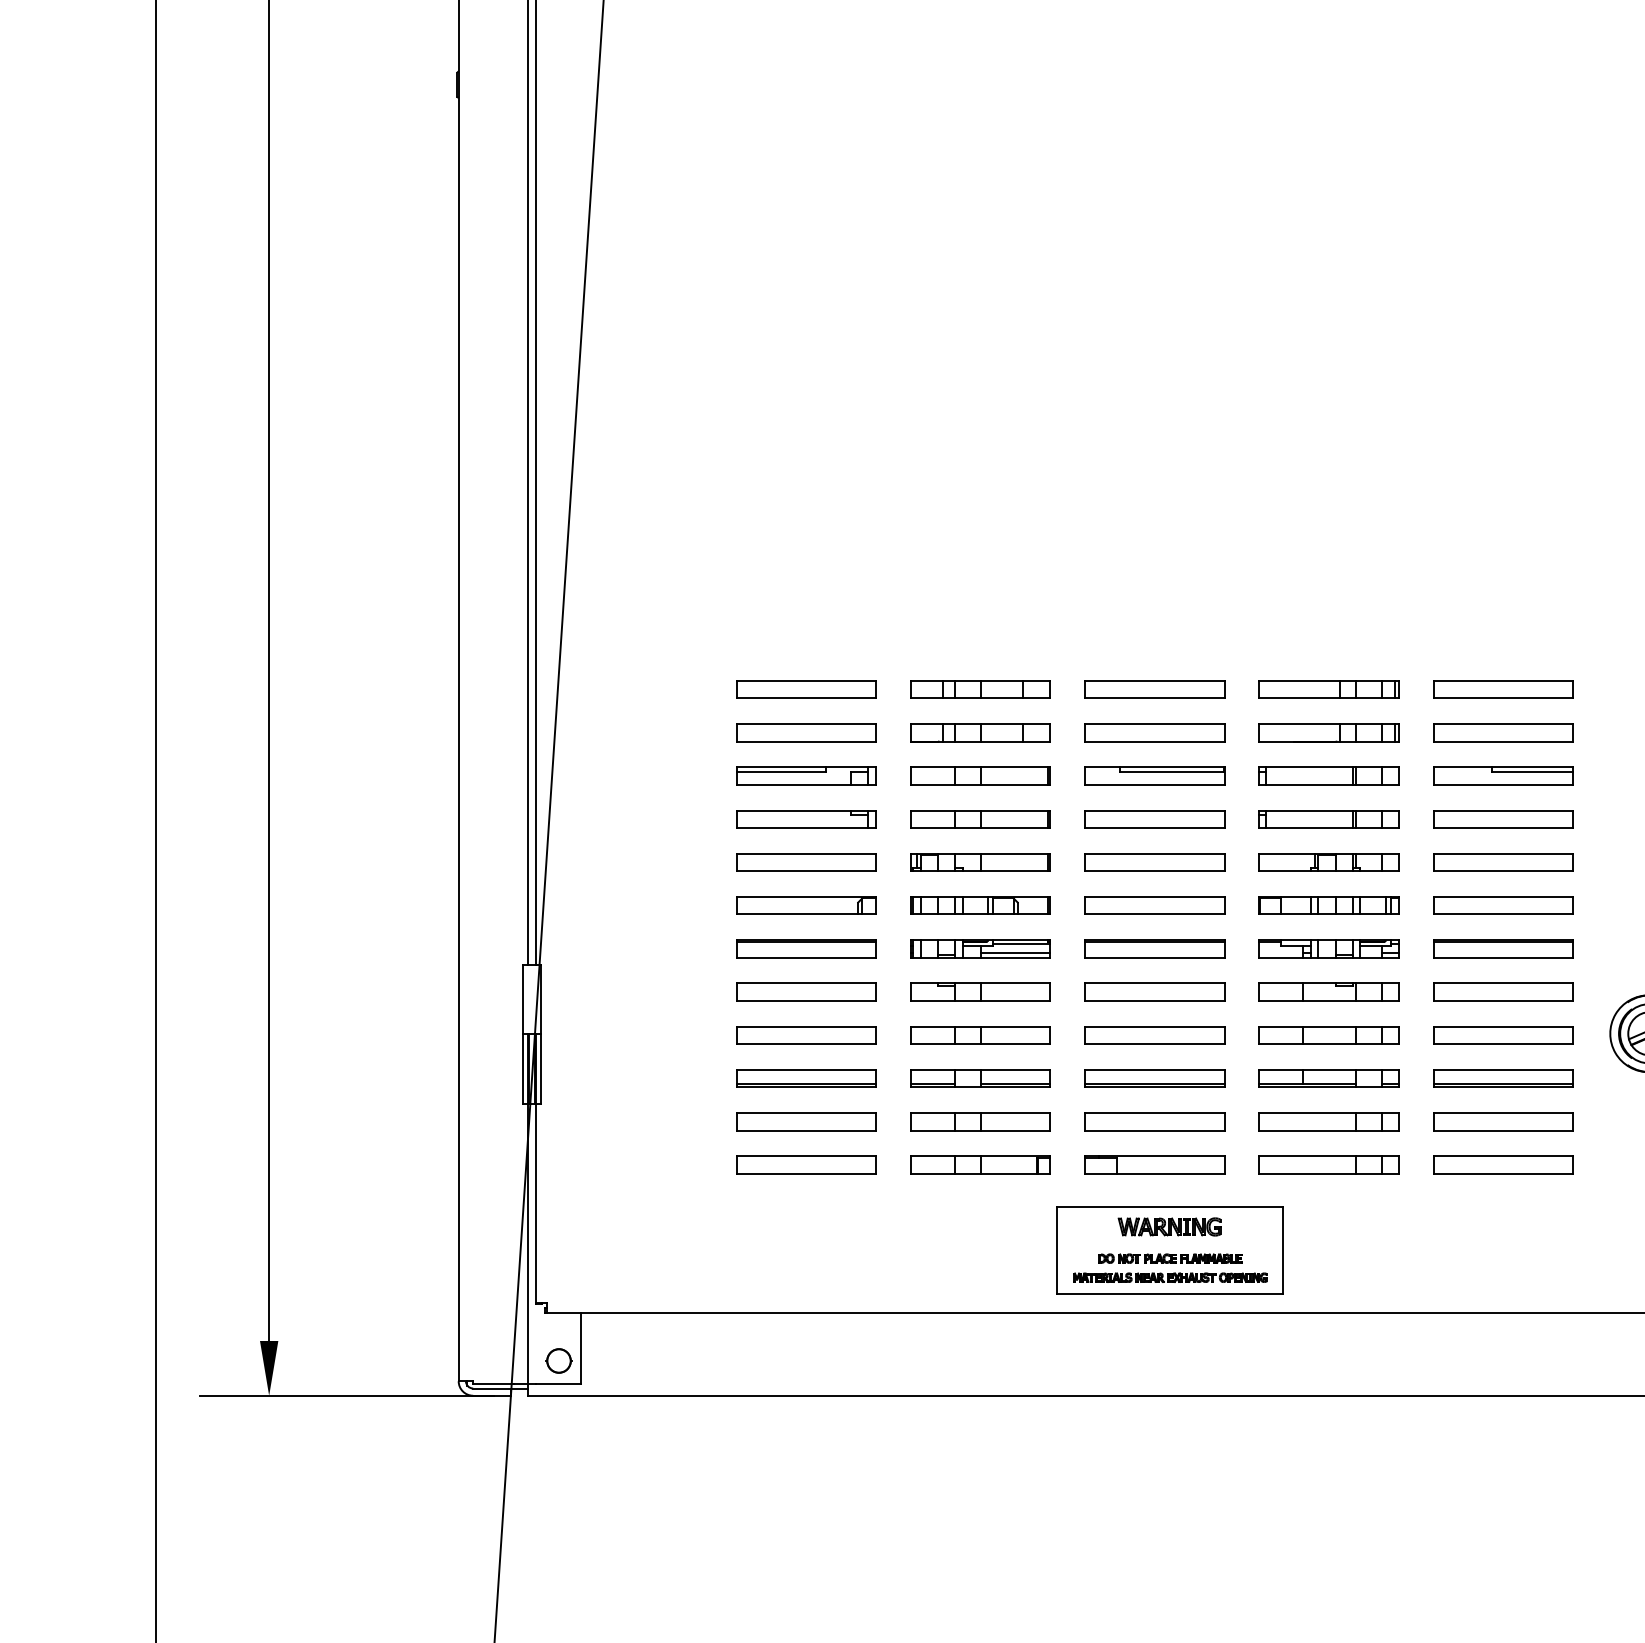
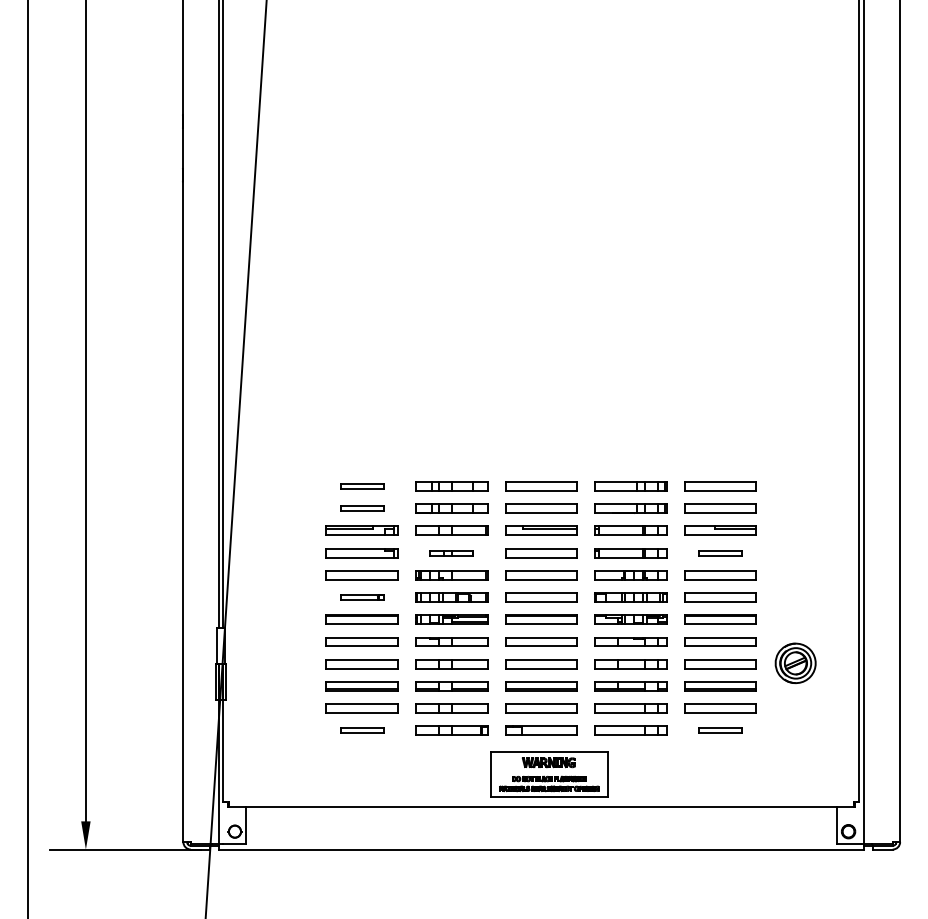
part: (805, 689) -> (361, 486), size x0.6
part: (805, 732) -> (361, 508), size x0.6
part: (980, 820) -> (451, 553), size x0.6
part: (1503, 820) -> (720, 553), size x0.6
part: (805, 905) -> (361, 597), size x0.6
part: (805, 1164) -> (361, 730), size x0.6
part: (1503, 1164) -> (720, 730), size x0.6

